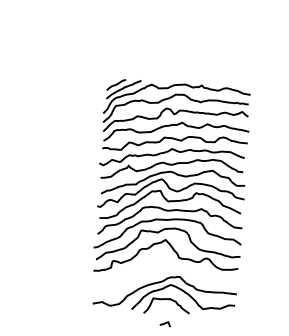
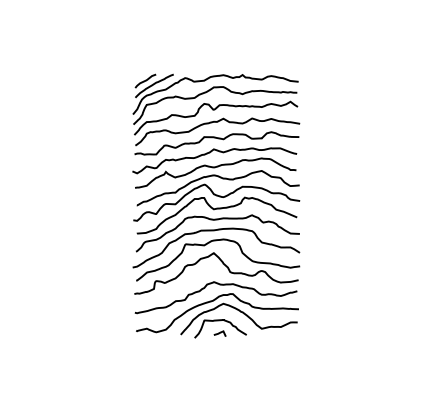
curve: (168, 268) -> (219, 285), added
line: (164, 323) -> (219, 333), moved

